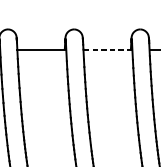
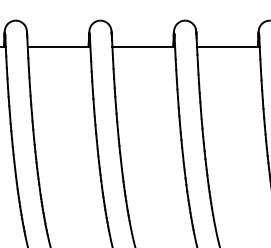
line: (107, 49) -> (143, 46), dashed -> solid

